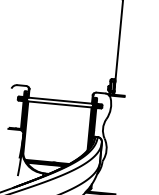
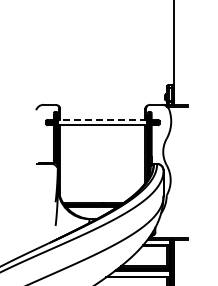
line: (60, 100) -> (102, 120), solid -> dashed

